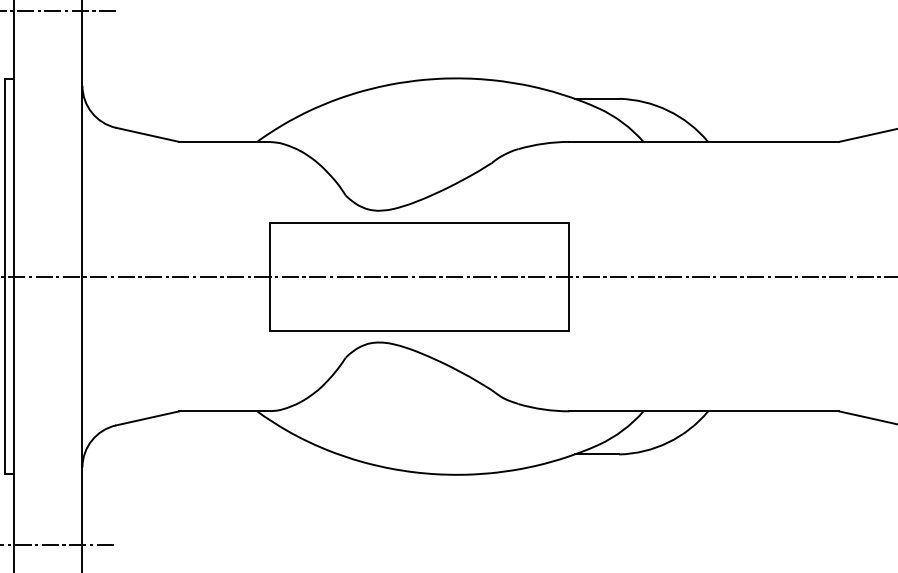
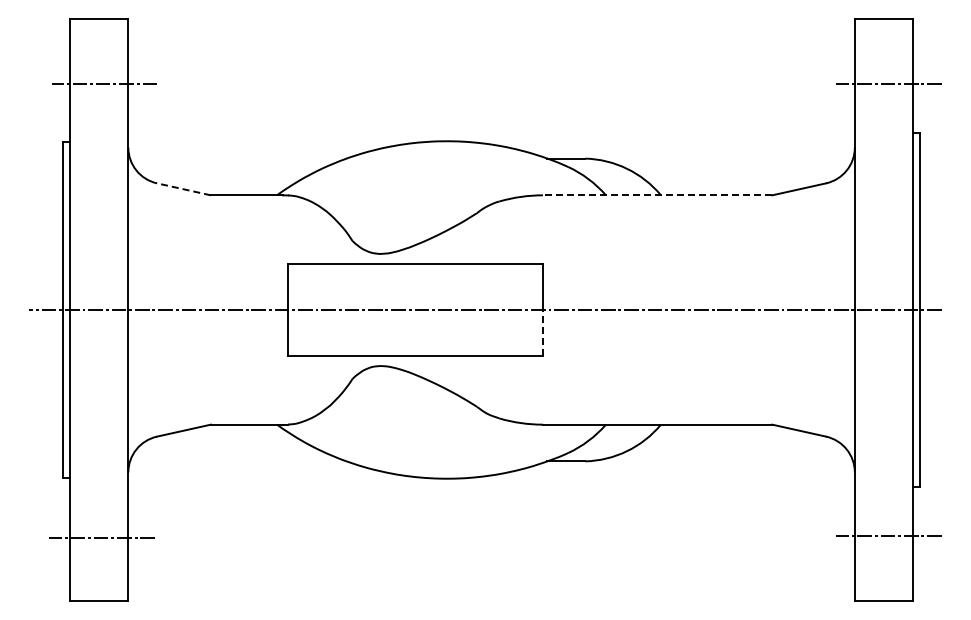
line: (147, 135) -> (183, 189), solid -> dashed
line: (704, 142) -> (657, 195), solid -> dashed
line: (568, 303) -> (542, 332), solid -> dashed

